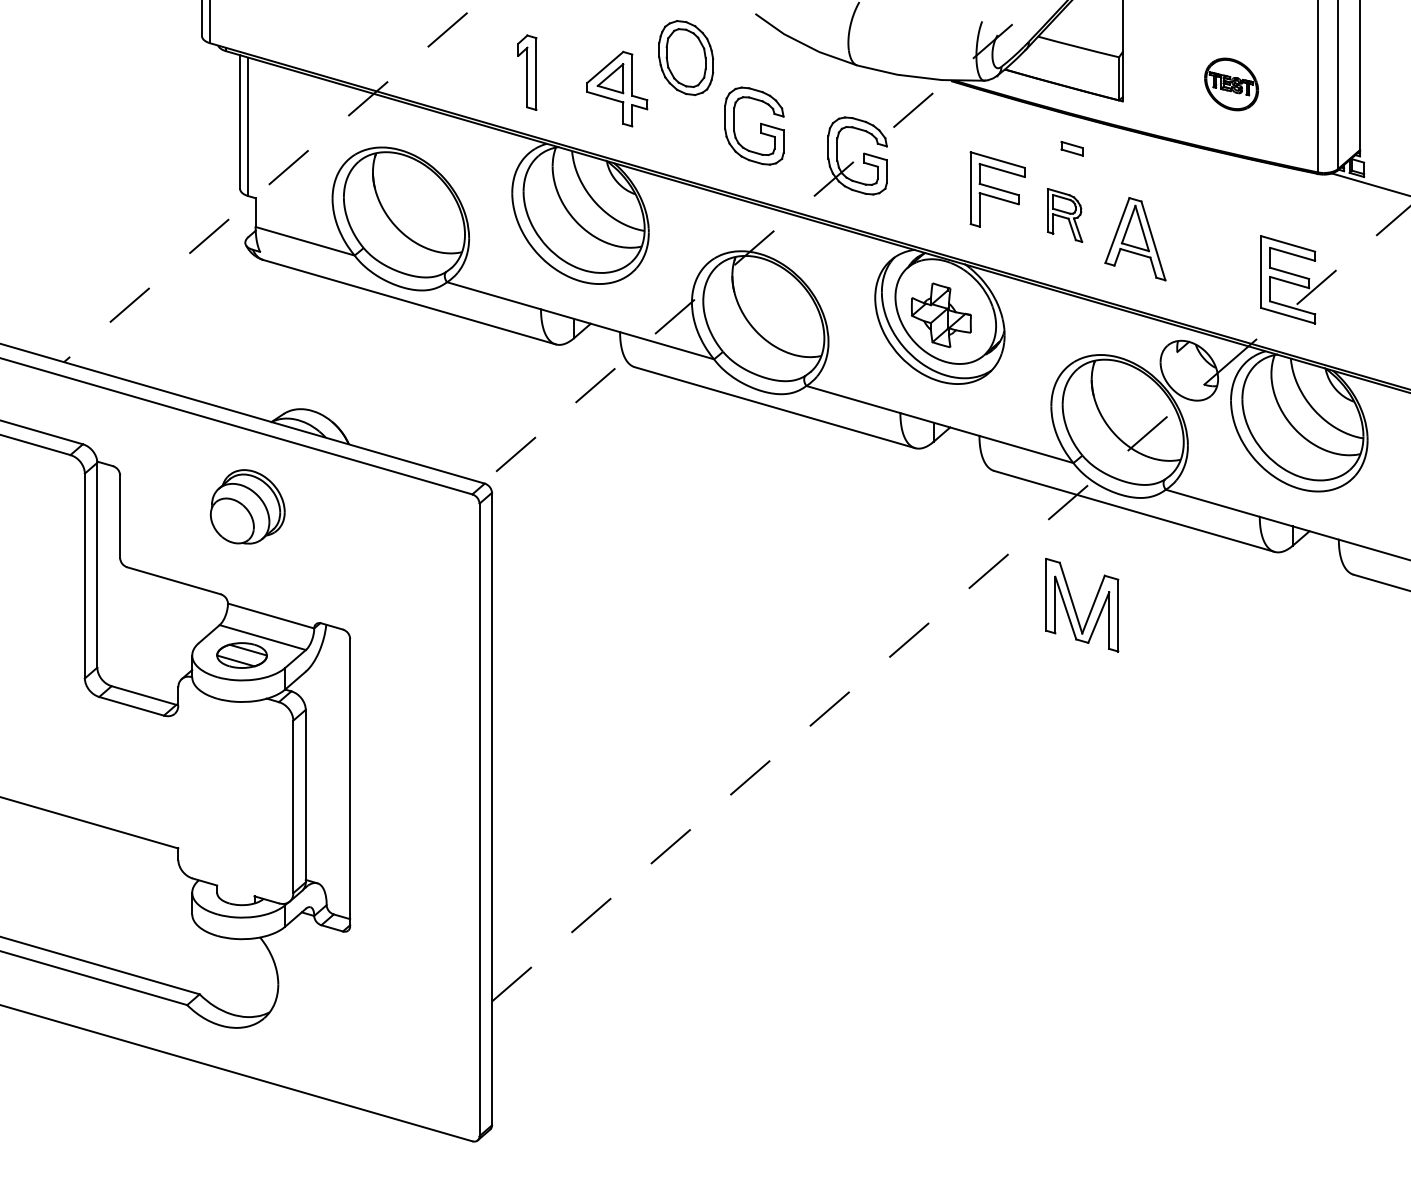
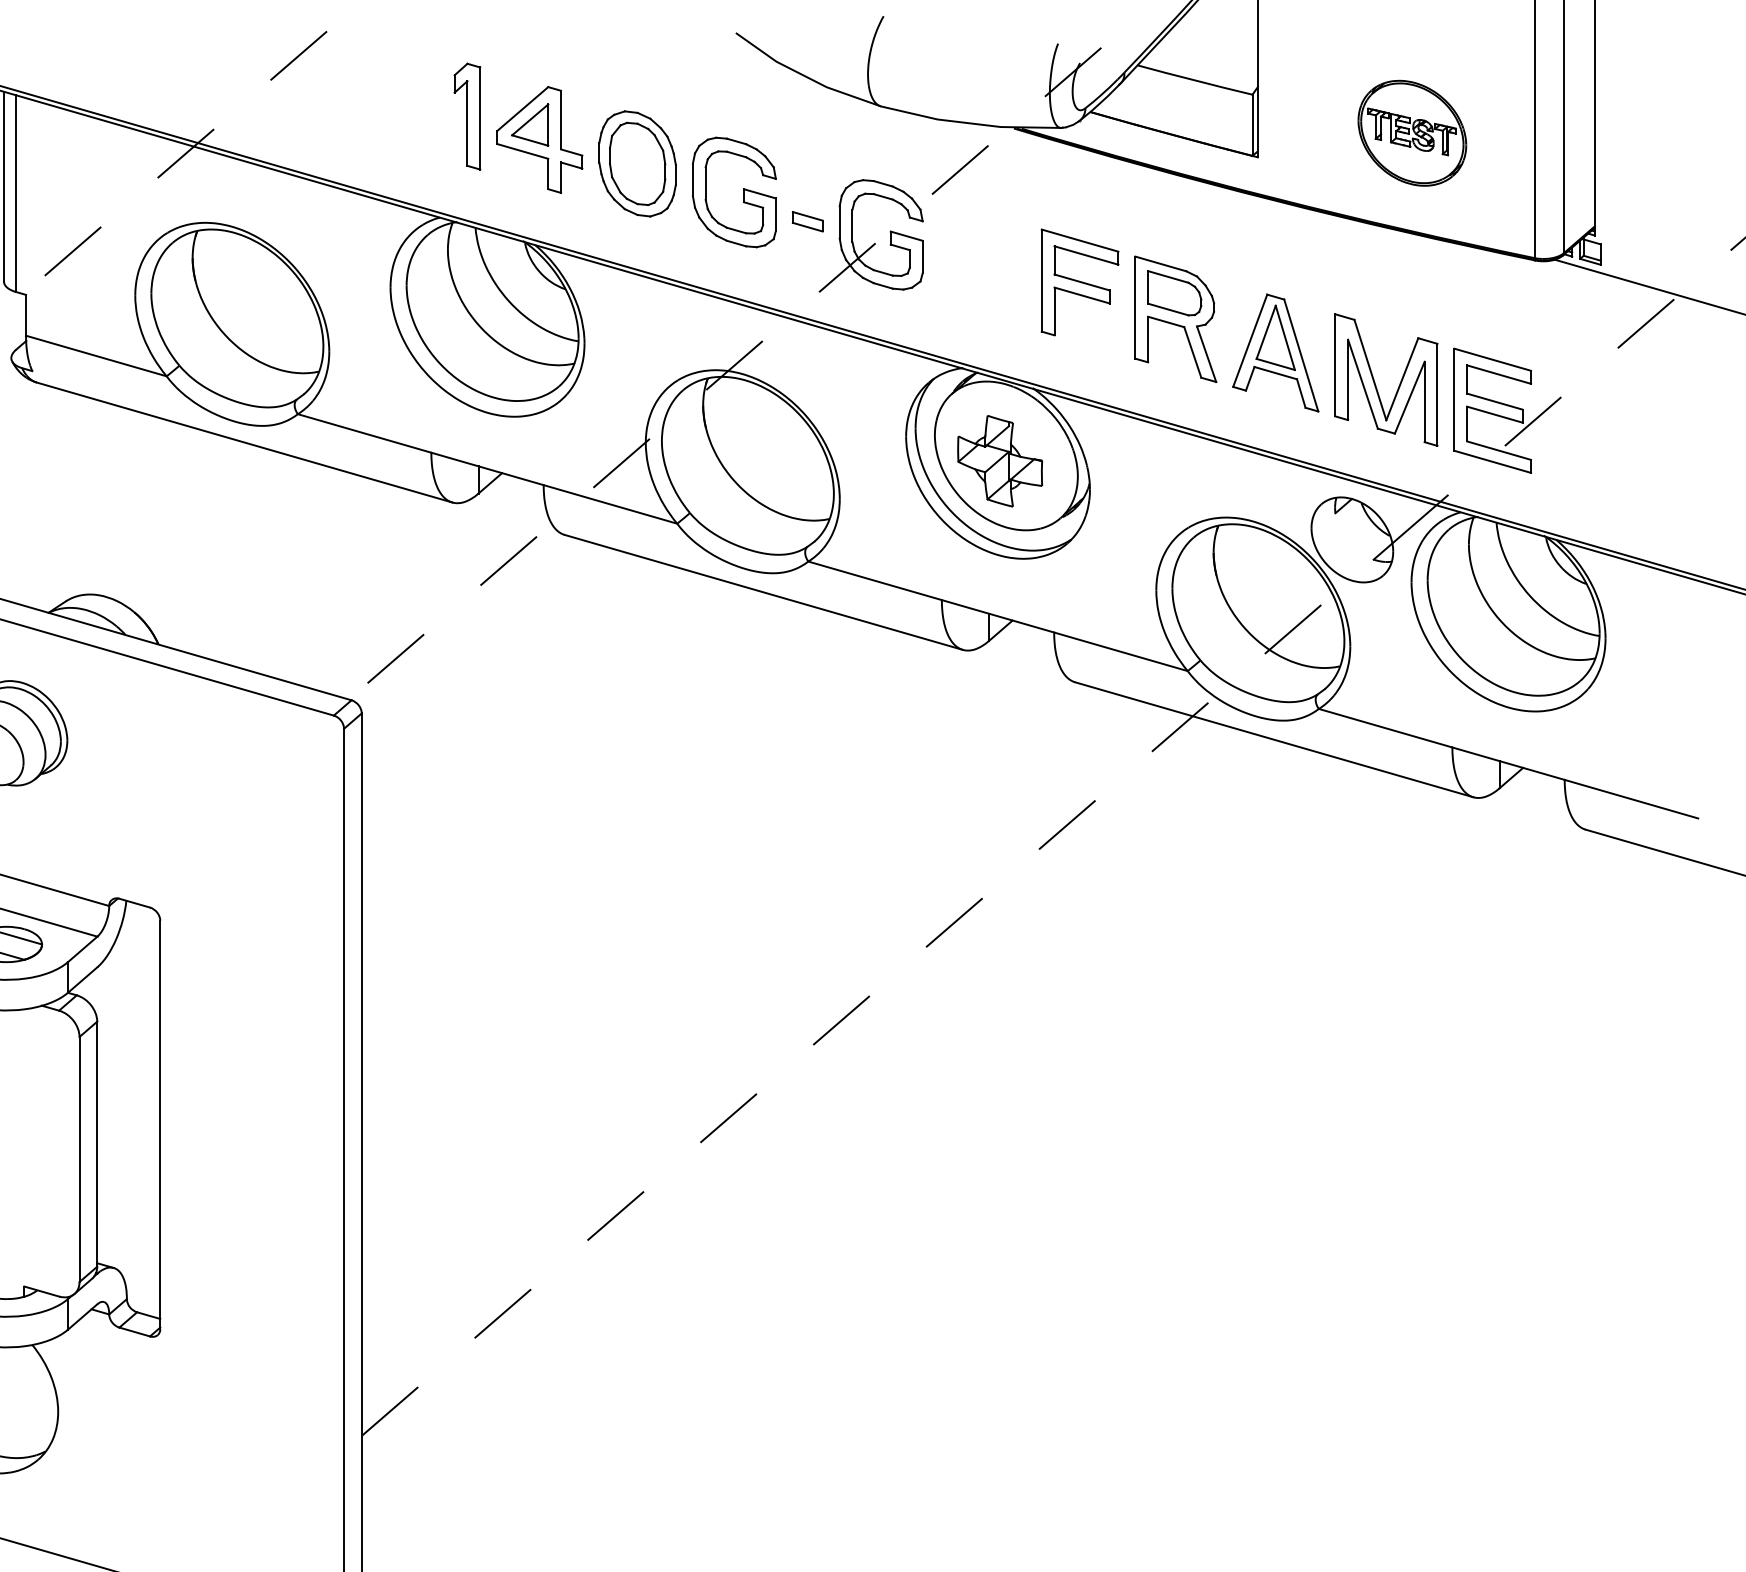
part: (686, 57) -> (638, 163), moved
part: (527, 72) -> (467, 116), moved
part: (1231, 84) -> (1412, 133), size x1.43
part: (1071, 148) -> (807, 221), moved
part: (1064, 215) -> (1174, 319), size x1.67
part: (1075, 608) -> (1376, 384), moved

